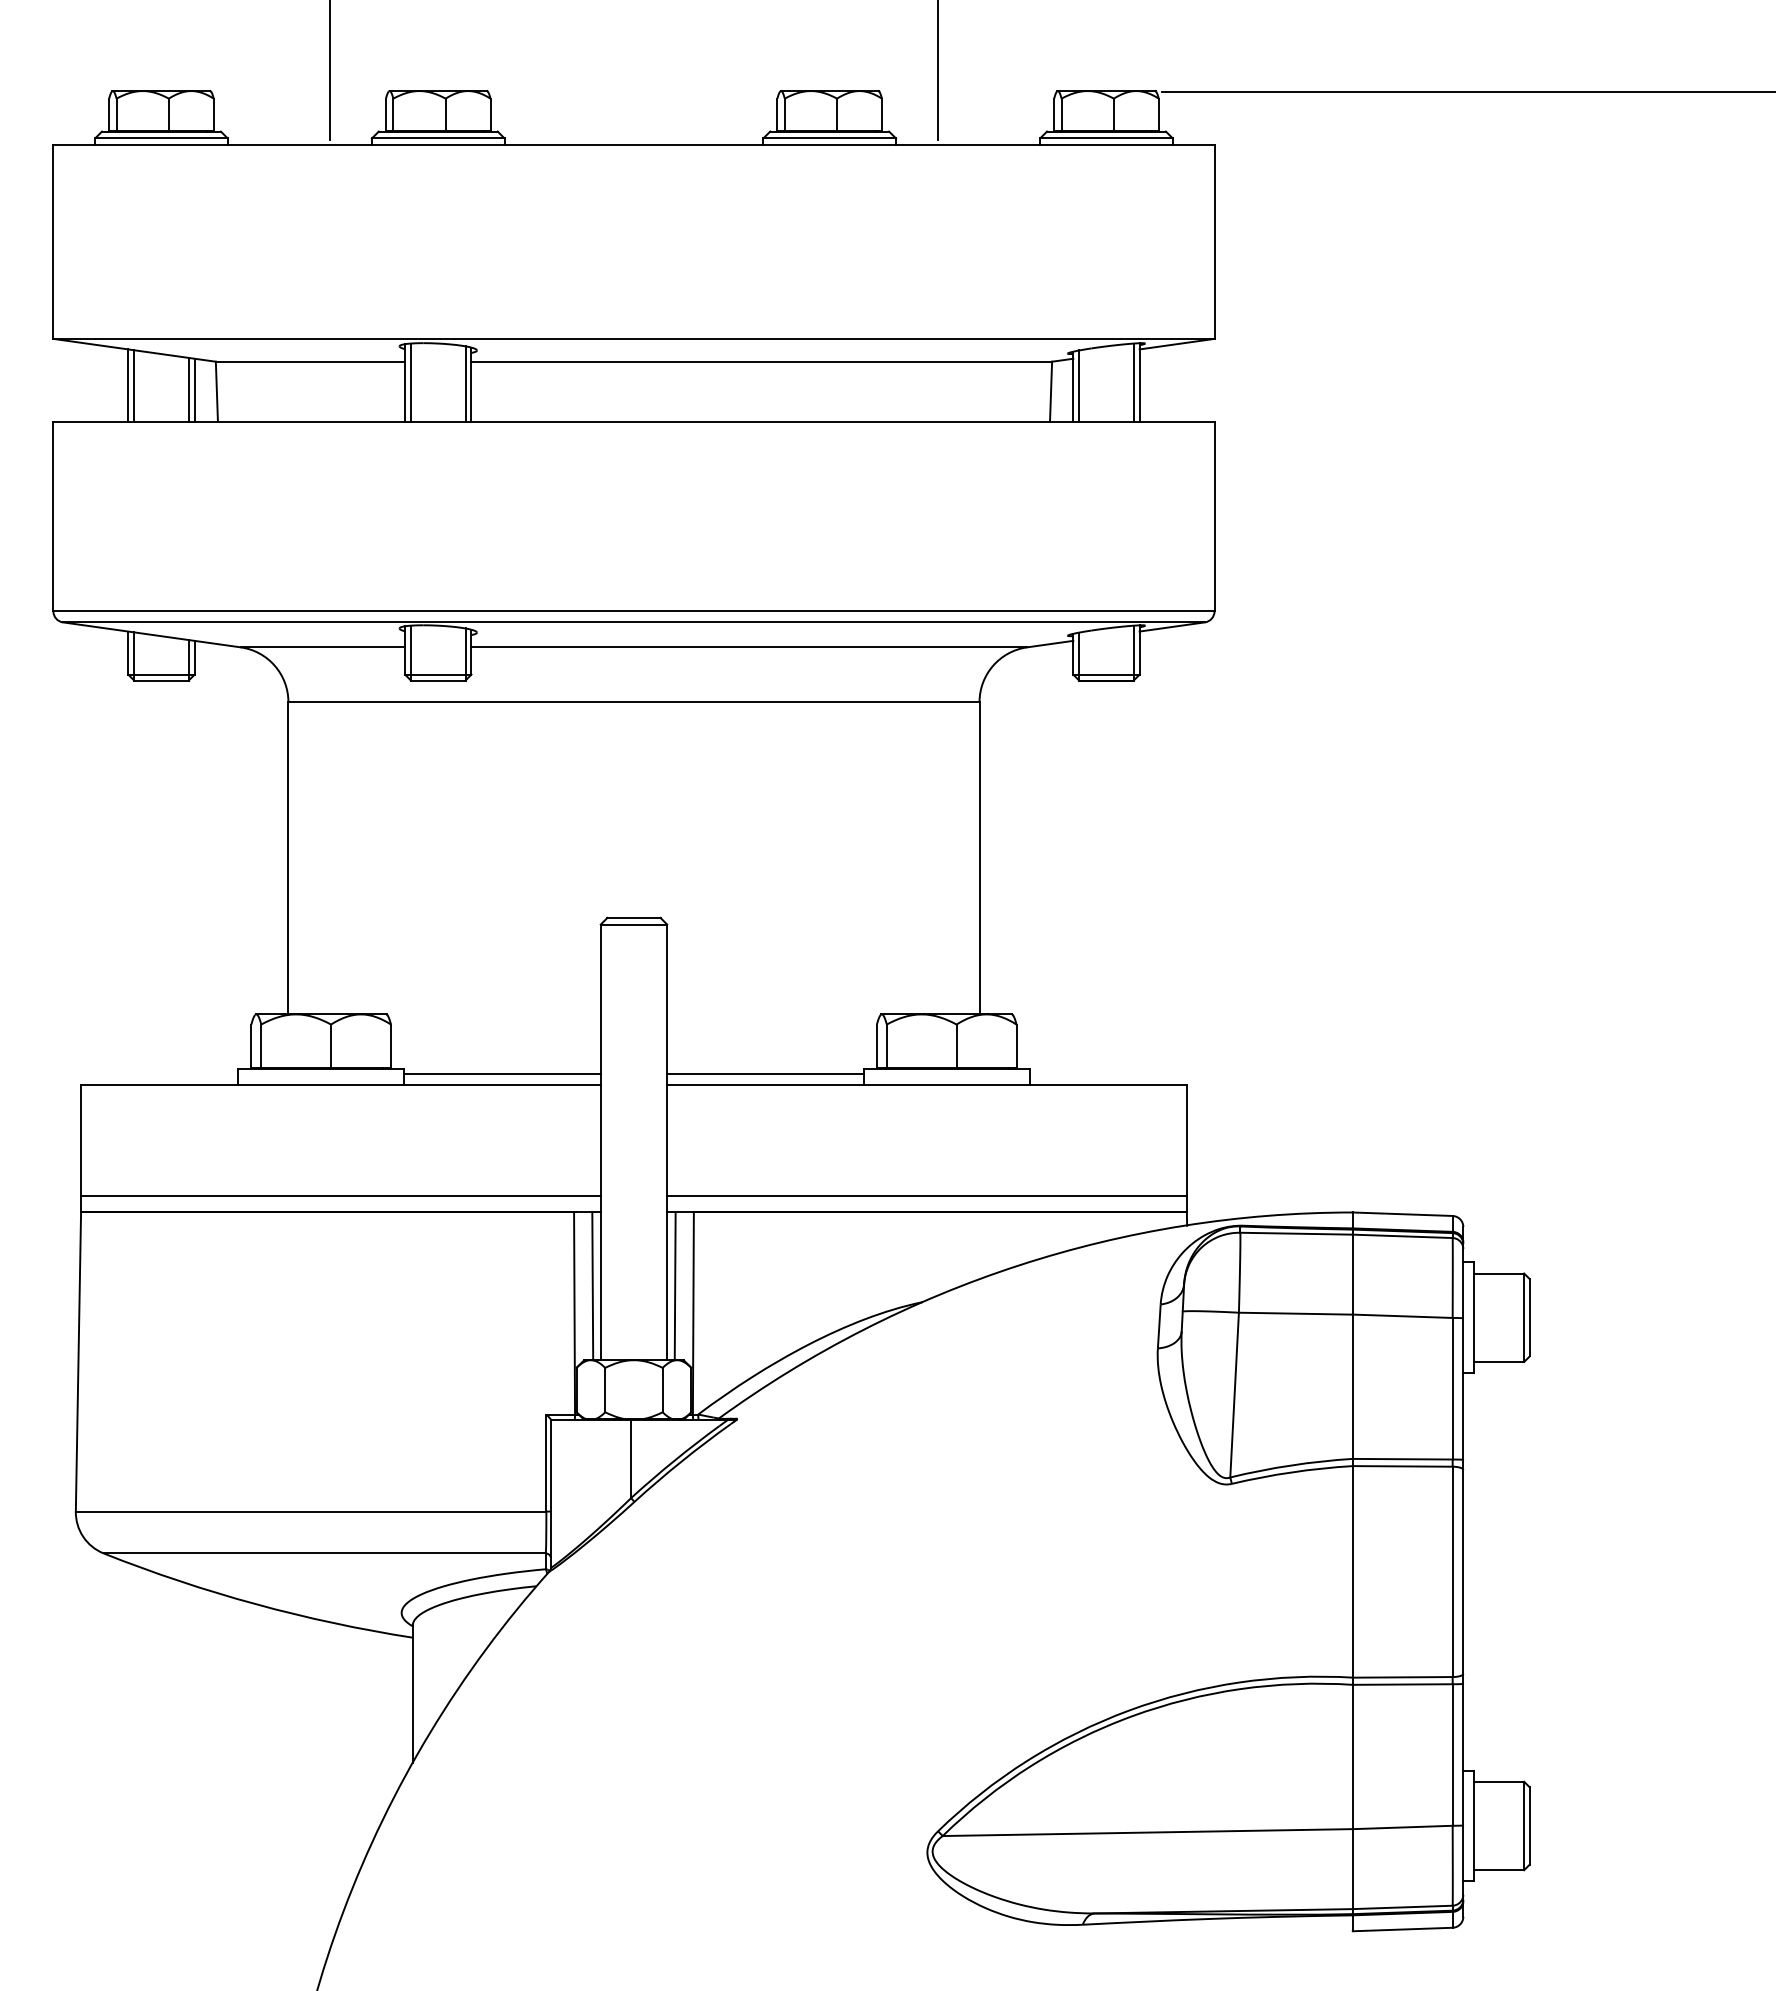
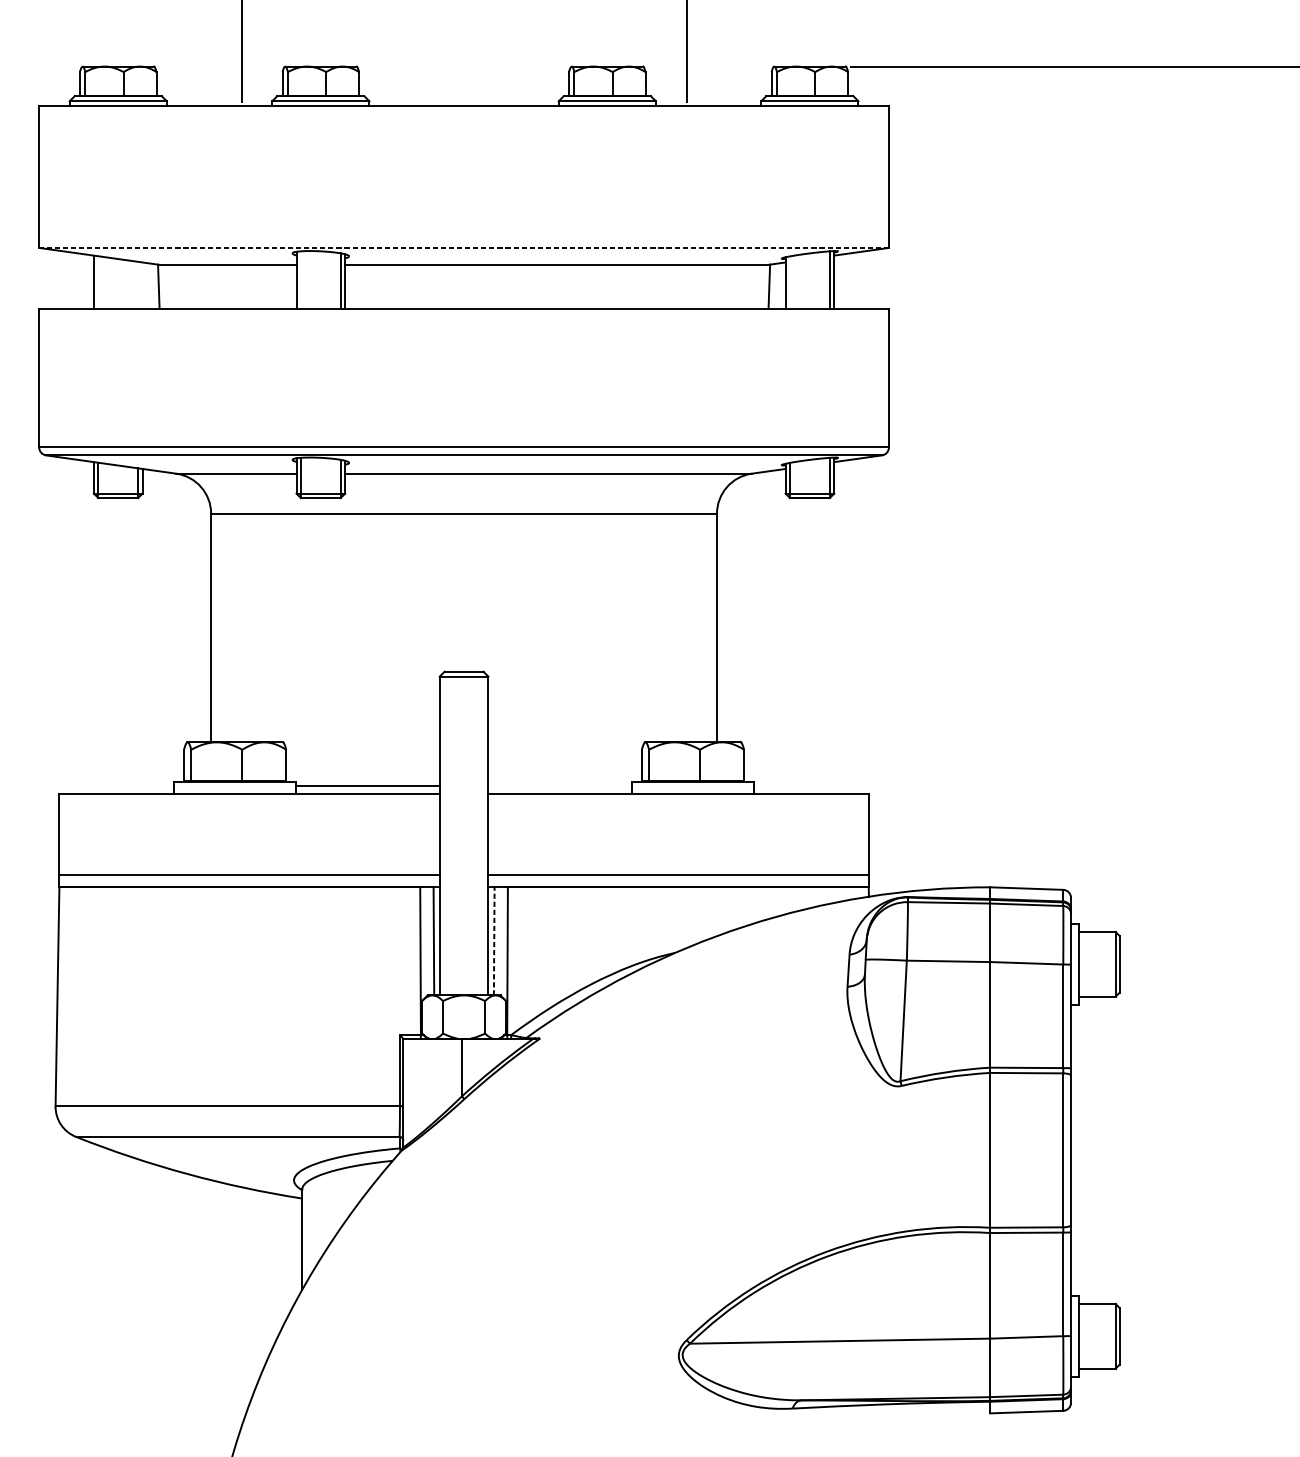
line: (633, 338) -> (463, 247), solid -> dashed
line: (411, 382) -> (301, 279), removed
line: (134, 385) -> (98, 282), removed
line: (1079, 385) -> (790, 282), removed
line: (188, 389) -> (138, 284), removed
line: (194, 389) -> (142, 284), removed
line: (765, 1074) -> (560, 786), removed
line: (675, 1286) -> (494, 941), solid -> dashed

